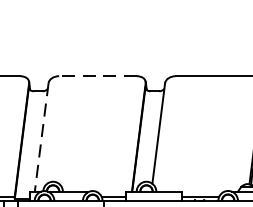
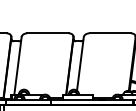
line: (98, 76) -> (48, 33), dashed -> solid
line: (40, 138) -> (17, 66), dashed -> solid

